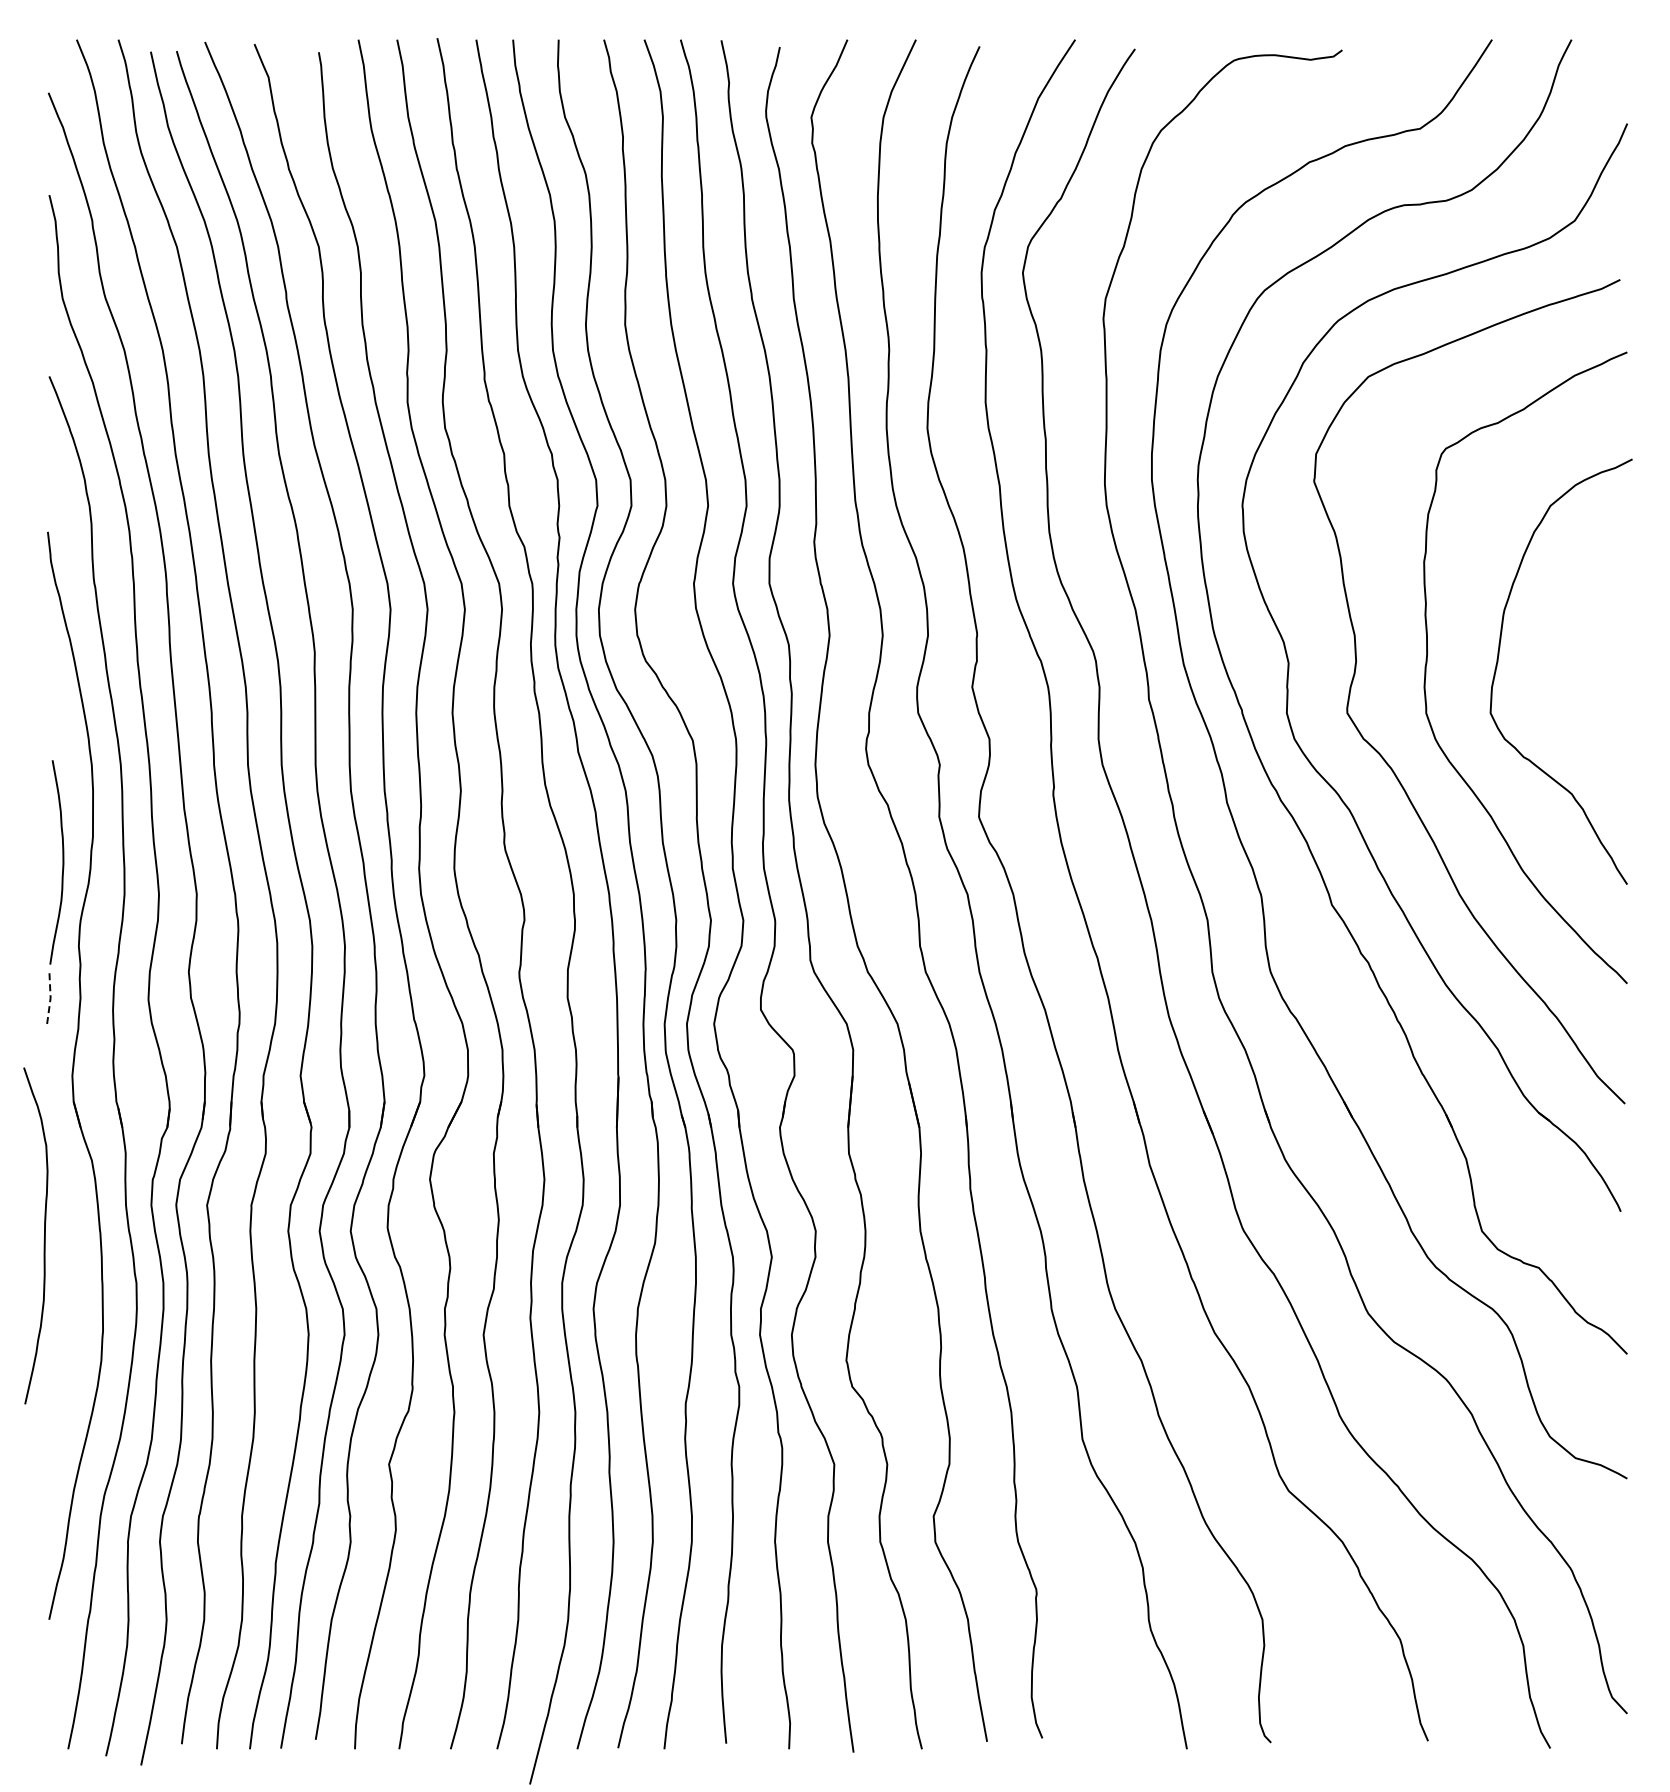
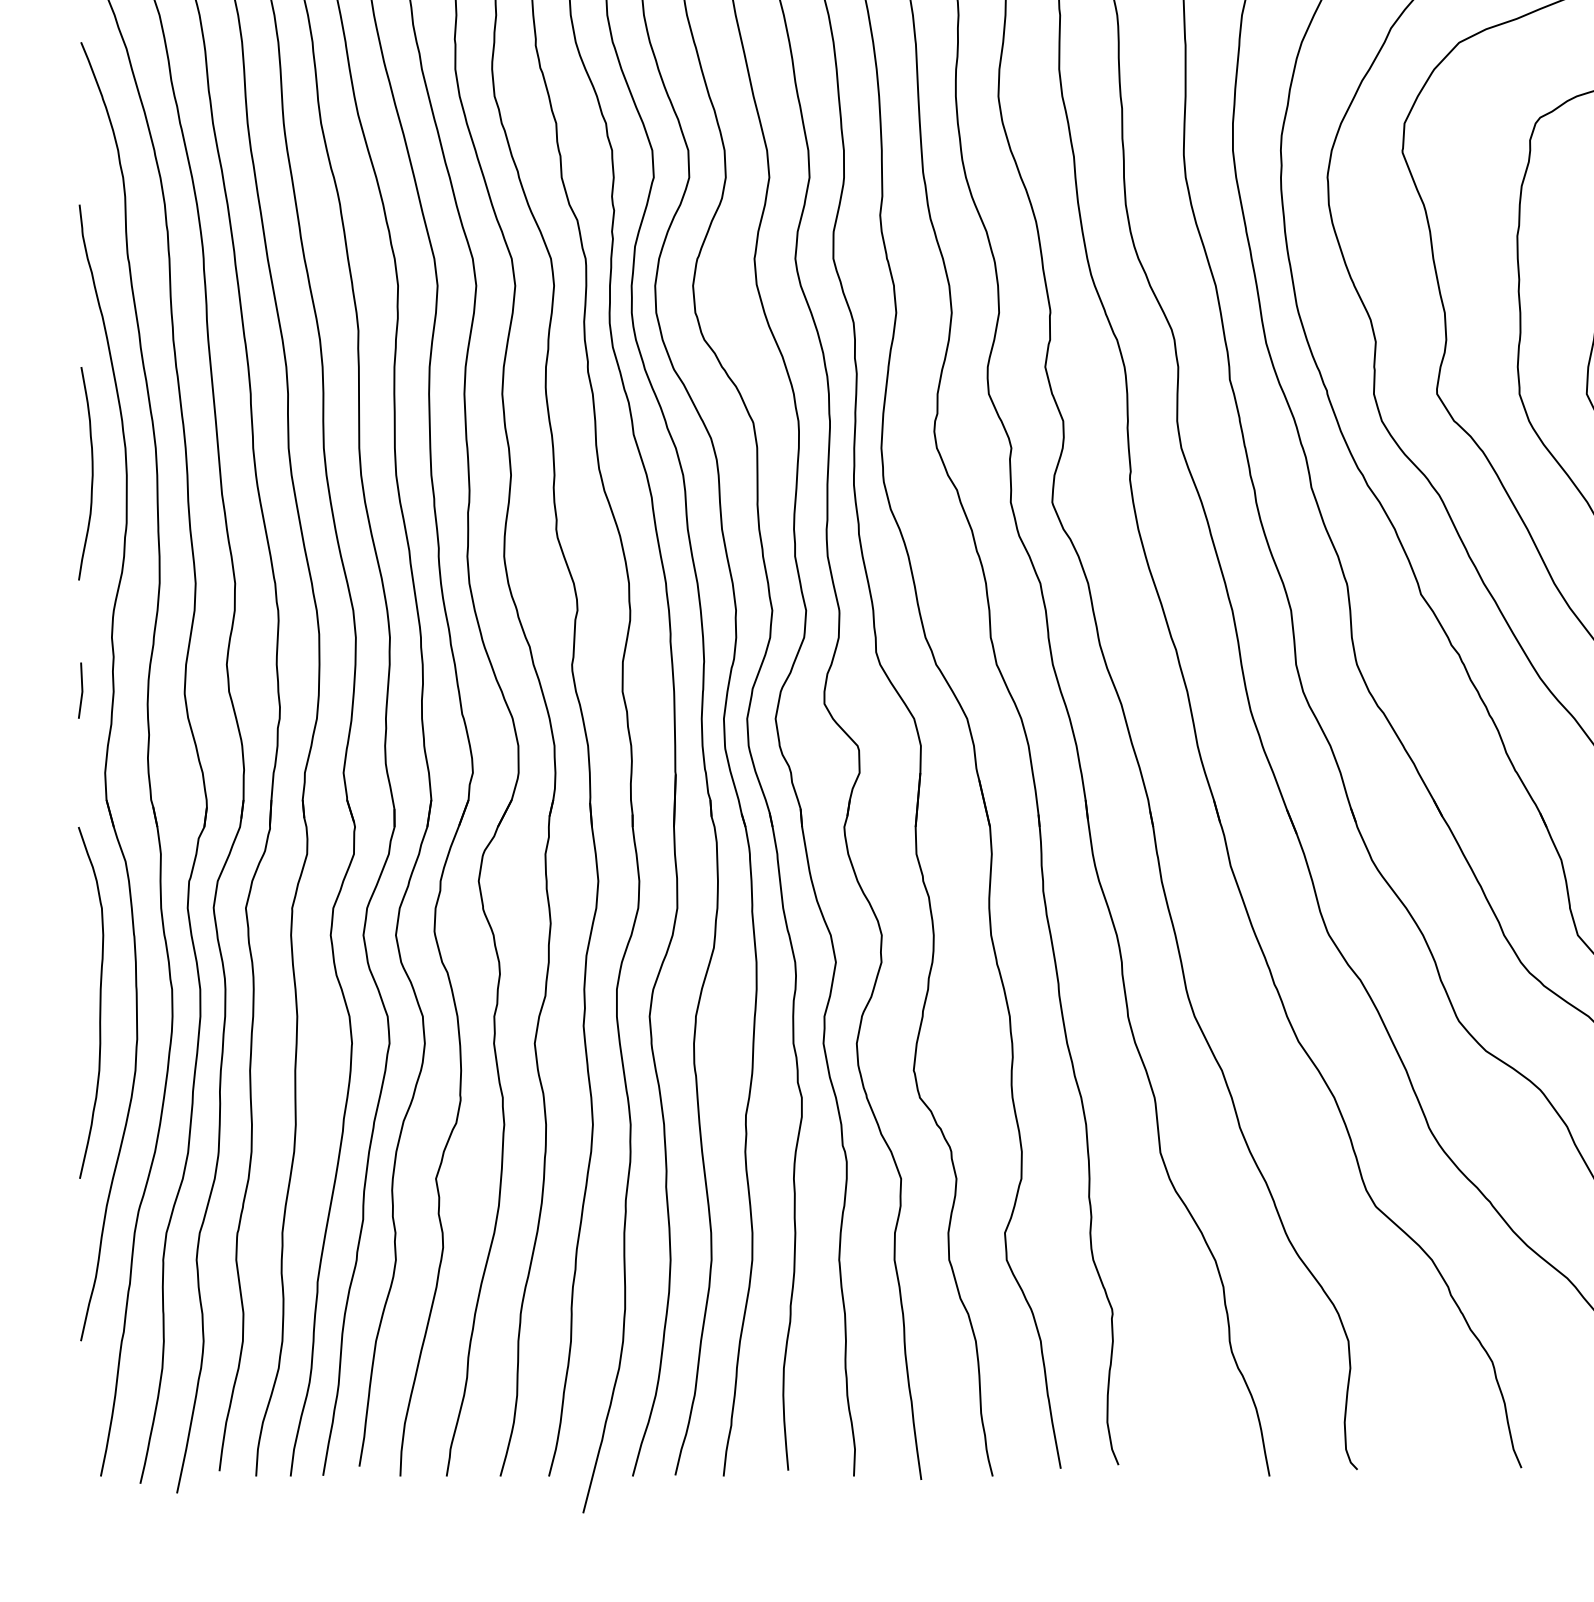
curve: (62, 862) -> (91, 473), moved
line: (50, 997) -> (82, 691), dashed -> solid
curve: (44, 1235) -> (100, 1002), moved

